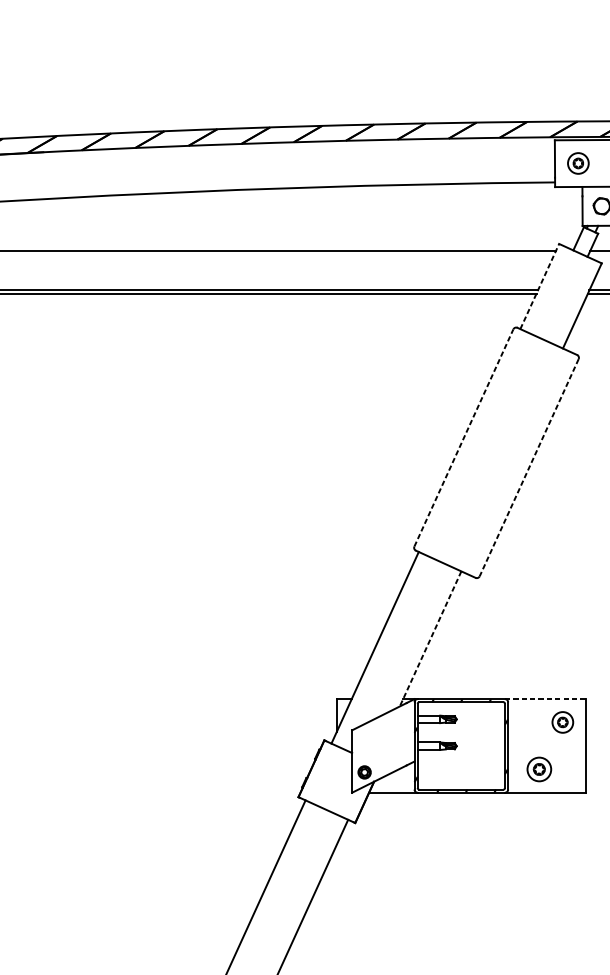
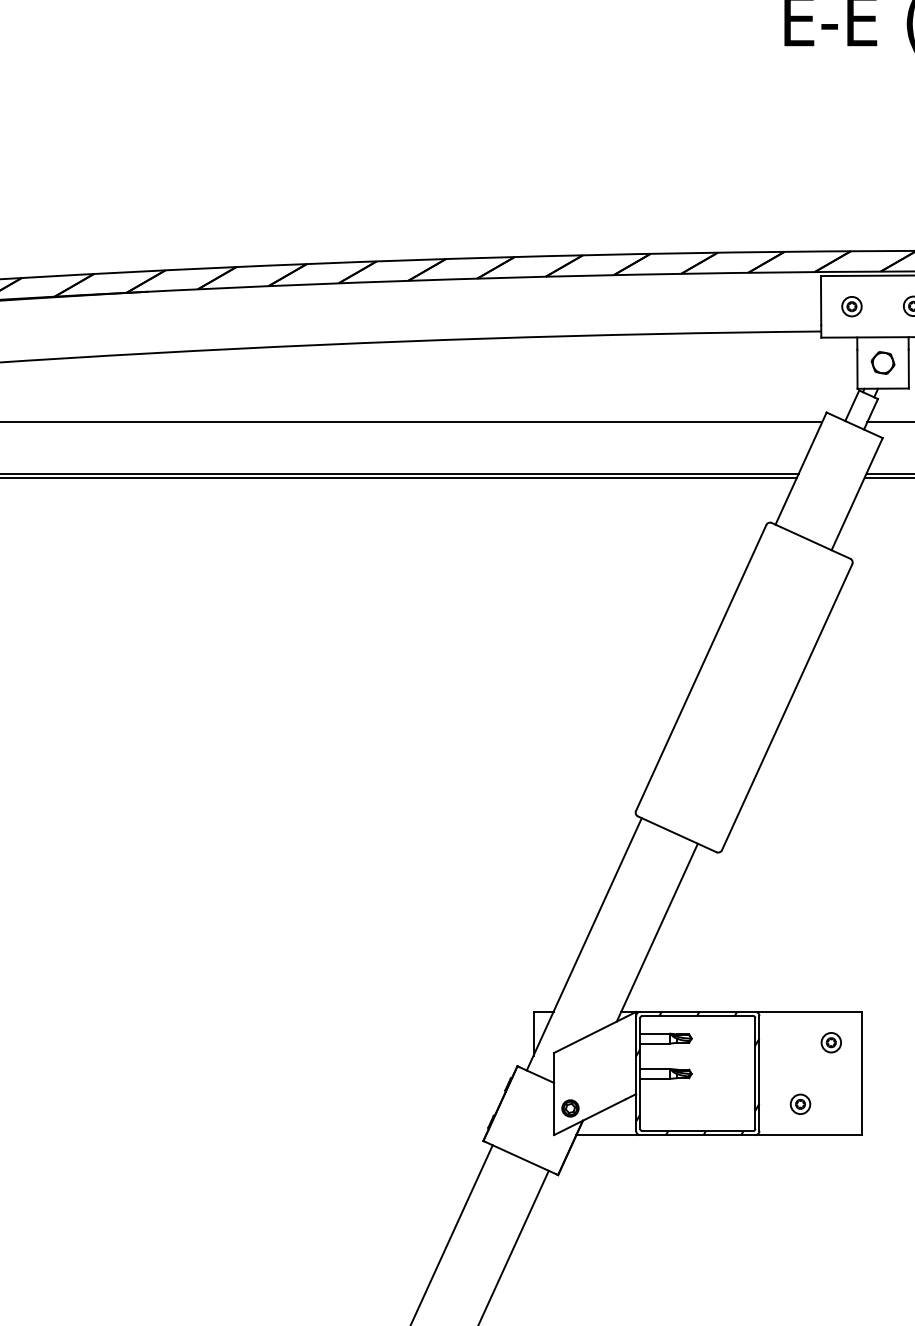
part: (578, 163) -> (851, 306), size x0.71
line: (540, 286) -> (801, 468), dashed -> solid
line: (464, 437) -> (701, 667), dashed -> solid
line: (528, 467) -> (786, 707), dashed -> solid
line: (430, 638) -> (657, 932), dashed -> solid
line: (546, 698) -> (809, 1011), dashed -> solid
part: (562, 722) -> (830, 1042), size x0.71
part: (539, 768) -> (800, 1103), size x0.62

